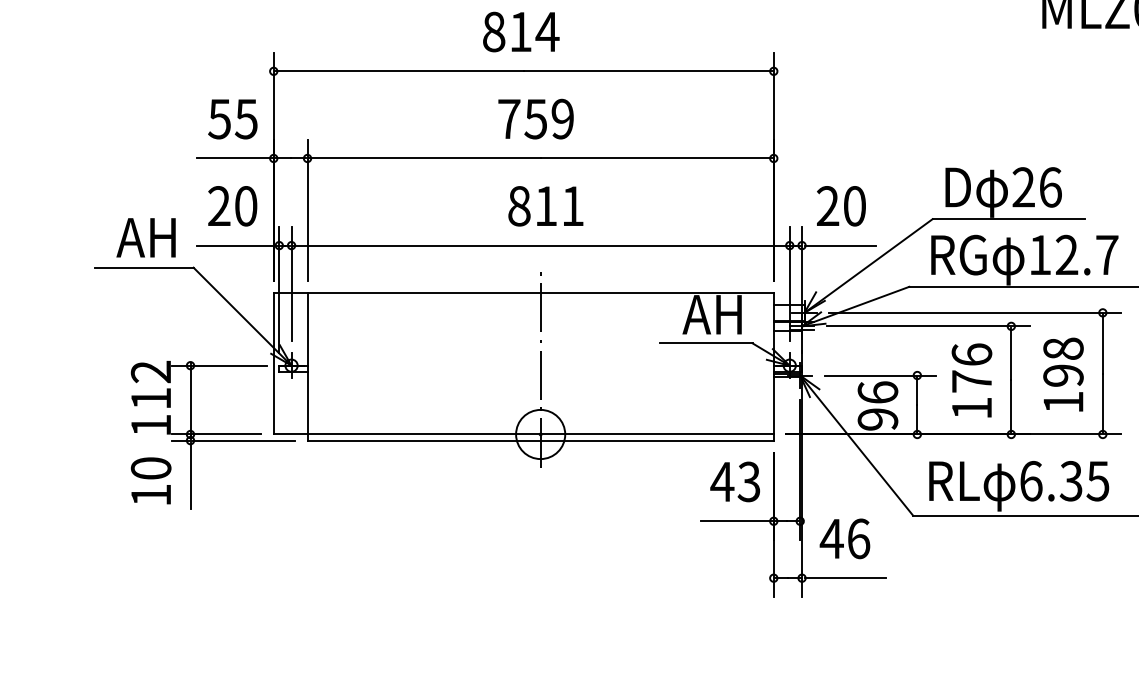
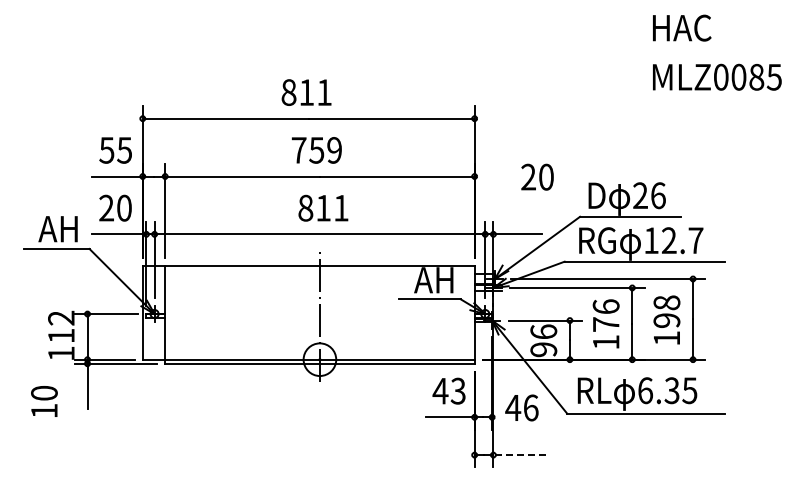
text: (547, 31) -> (324, 92), 814 -> 811
text: (841, 205) -> (537, 176), moved
text: (151, 480) -> (44, 401), moved
text: (844, 538) -> (521, 407), moved
line: (845, 578) -> (522, 455), solid -> dashed

